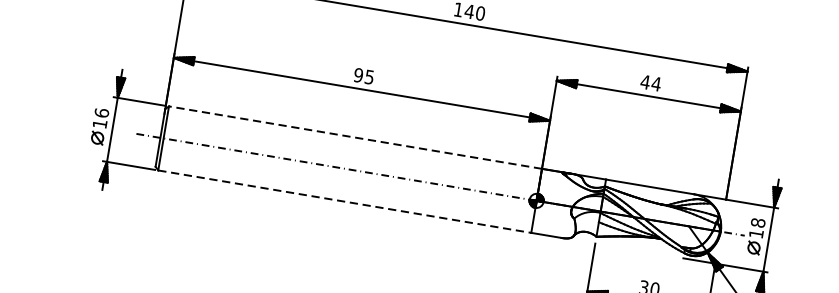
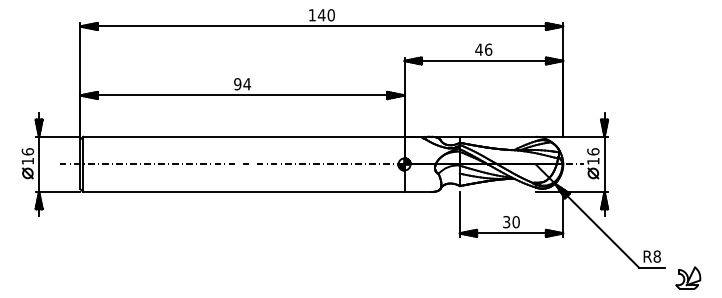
text: (369, 77) -> (247, 84), 95 -> 94
text: (656, 83) -> (488, 49), 44 -> 46
line: (355, 137) -> (243, 136), dashed -> solid
line: (344, 201) -> (243, 191), dashed -> solid
text: (758, 222) -> (593, 151), 18 -> 16

